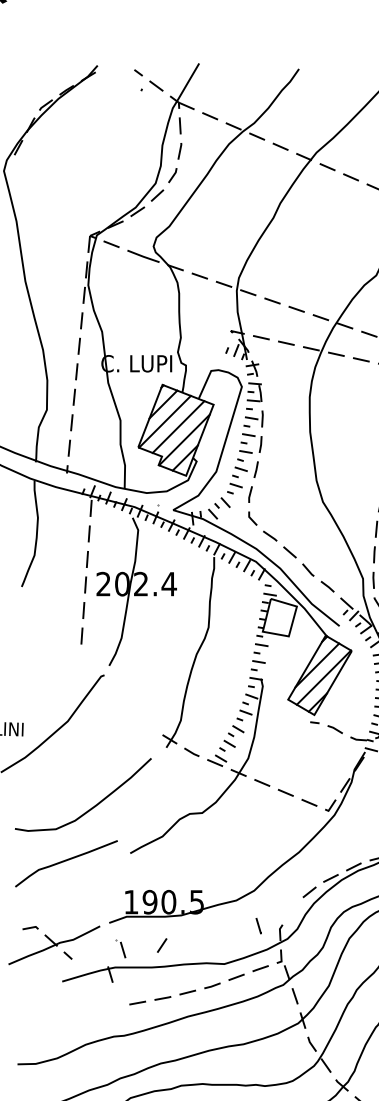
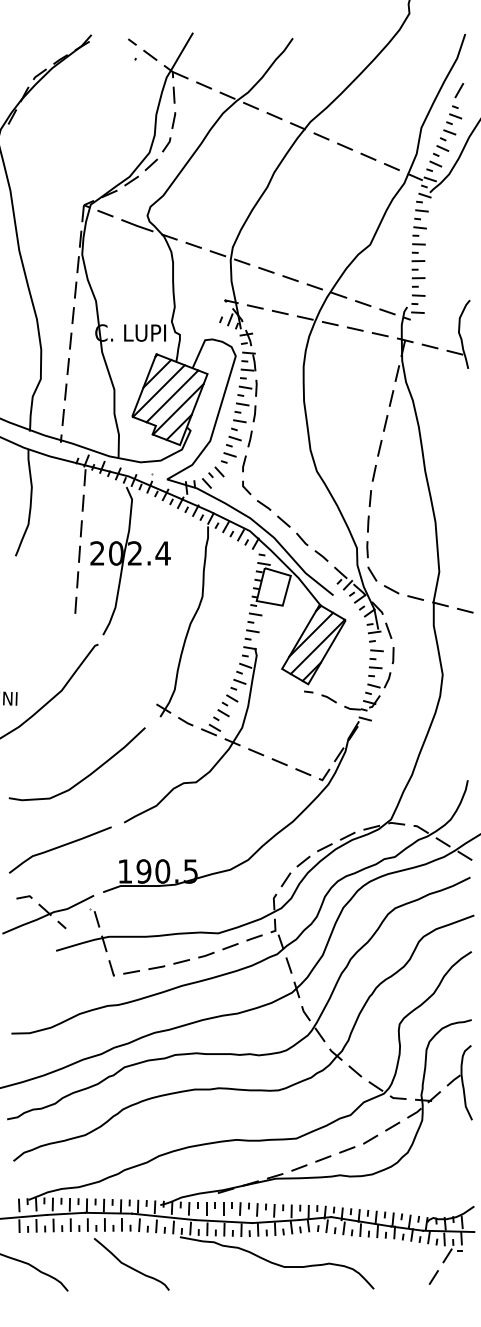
curve: (66, 861) -> (60, 847), moved
line: (258, 926) -> (111, 968), moved
line: (161, 945) -> (285, 879), moved
part: (120, 948) -> (94, 917), moved

